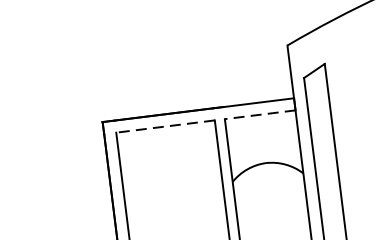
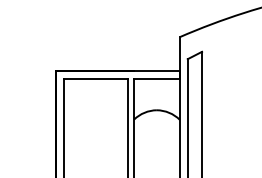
line: (259, 115) -> (156, 79), dashed -> solid
line: (165, 127) -> (95, 79), dashed -> solid

